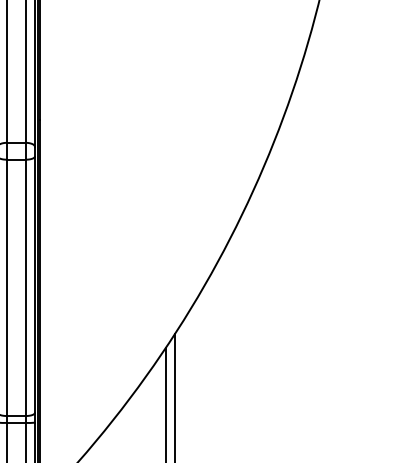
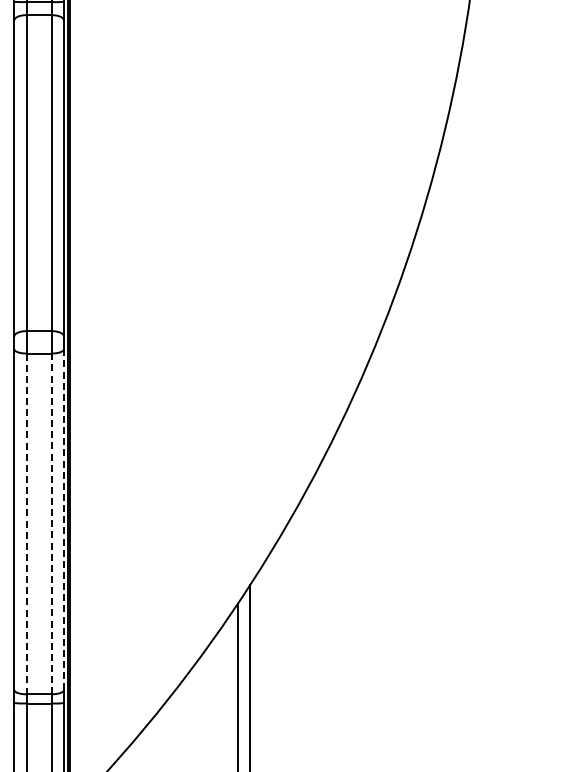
line: (34, 285) -> (63, 520), solid -> dashed
line: (25, 287) -> (51, 523), solid -> dashed
line: (6, 288) -> (26, 524), solid -> dashed

